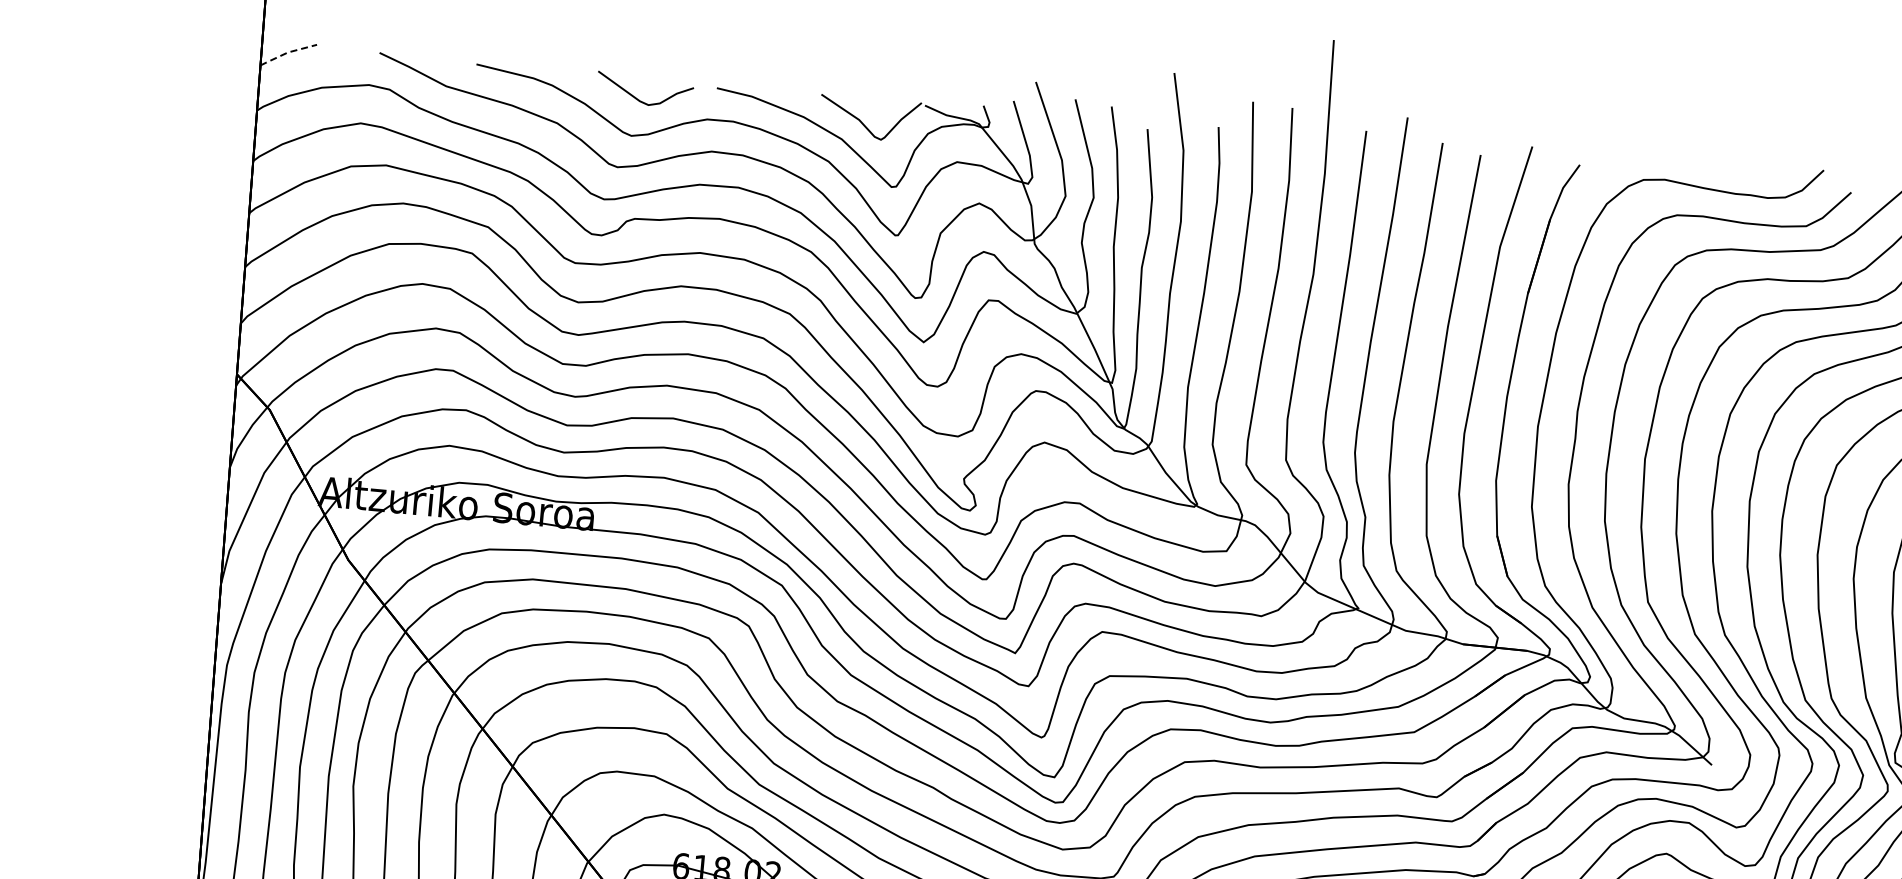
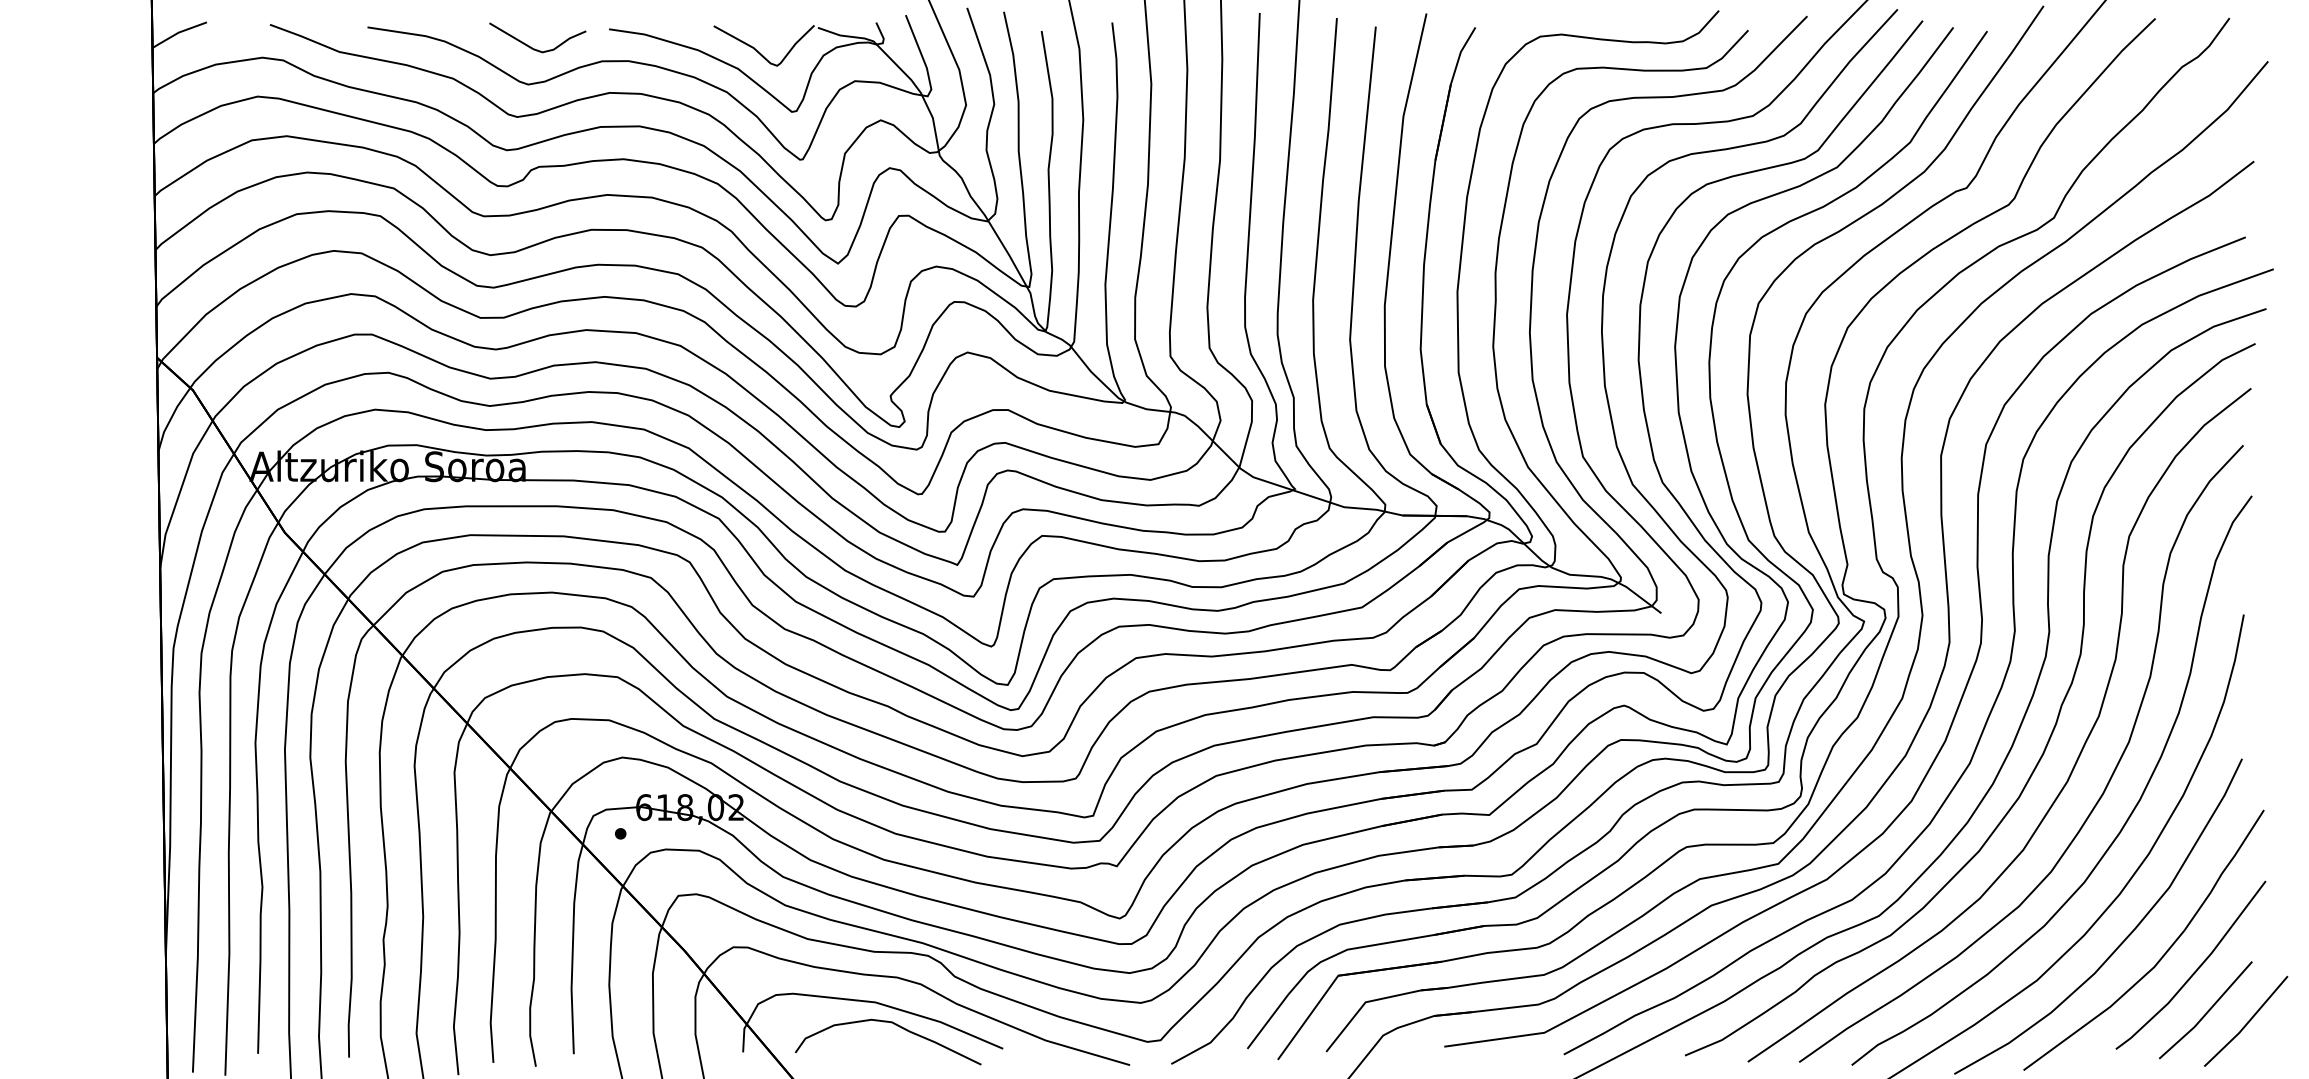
line: (287, 52) -> (178, 32), dashed -> solid

